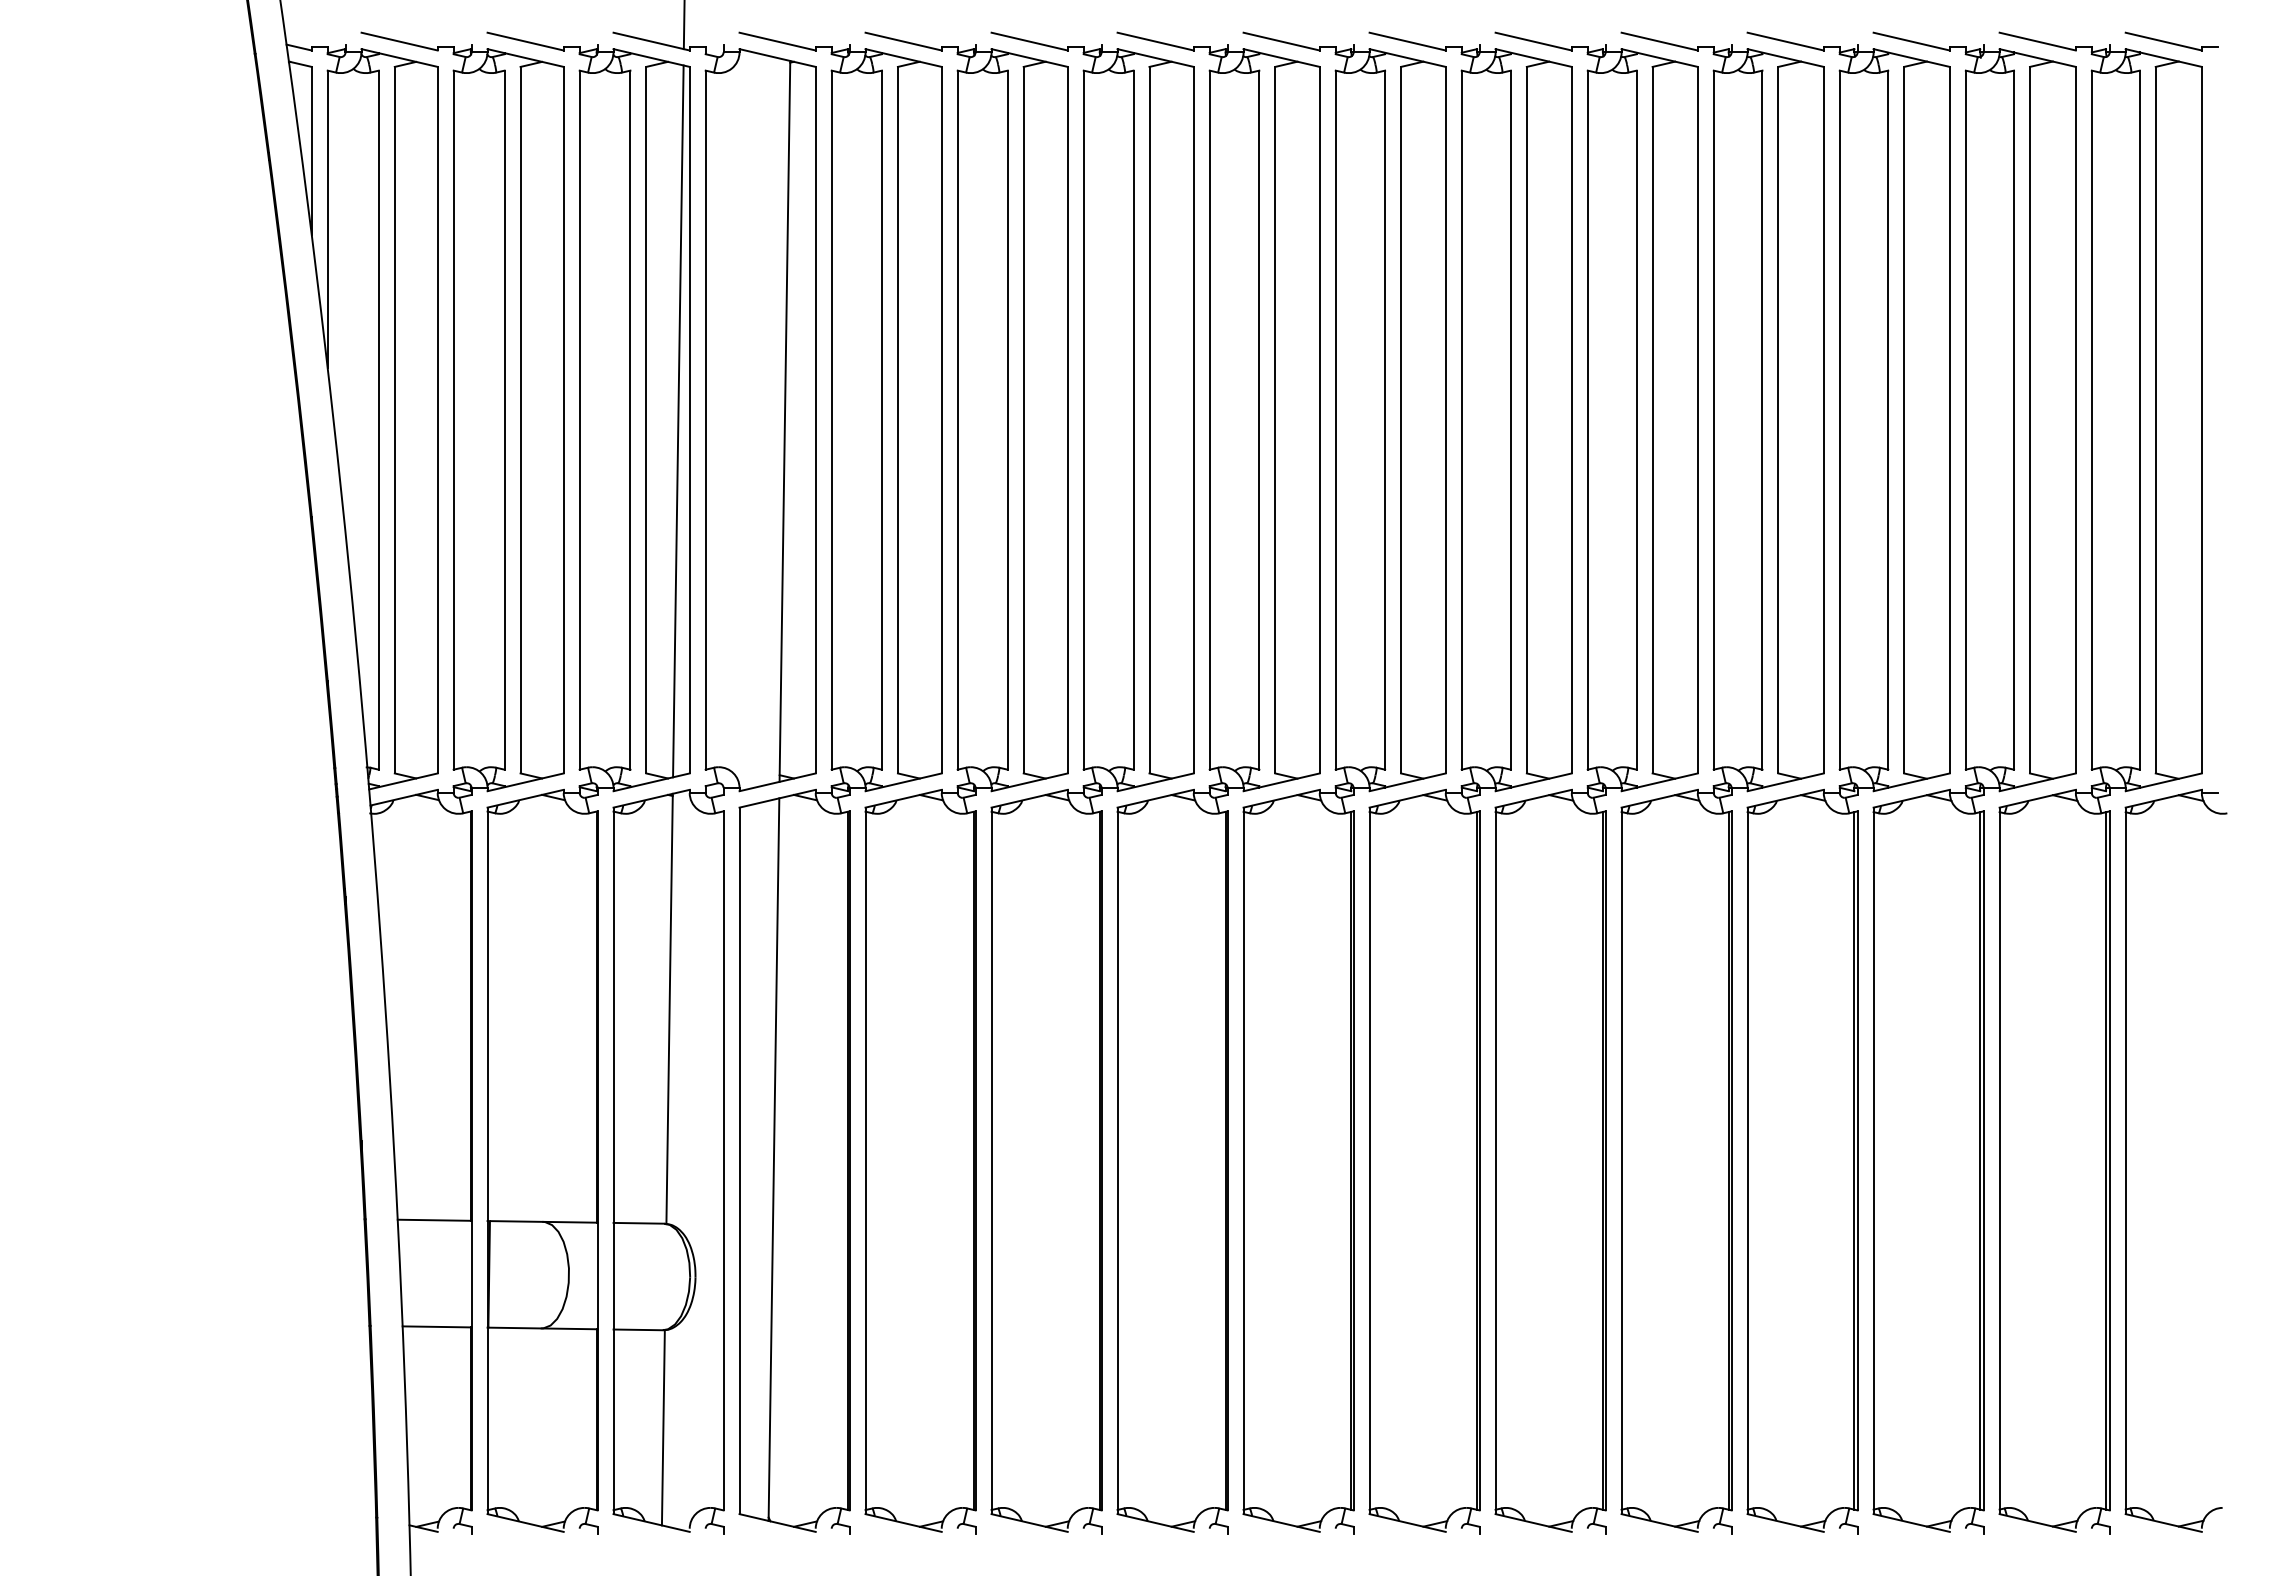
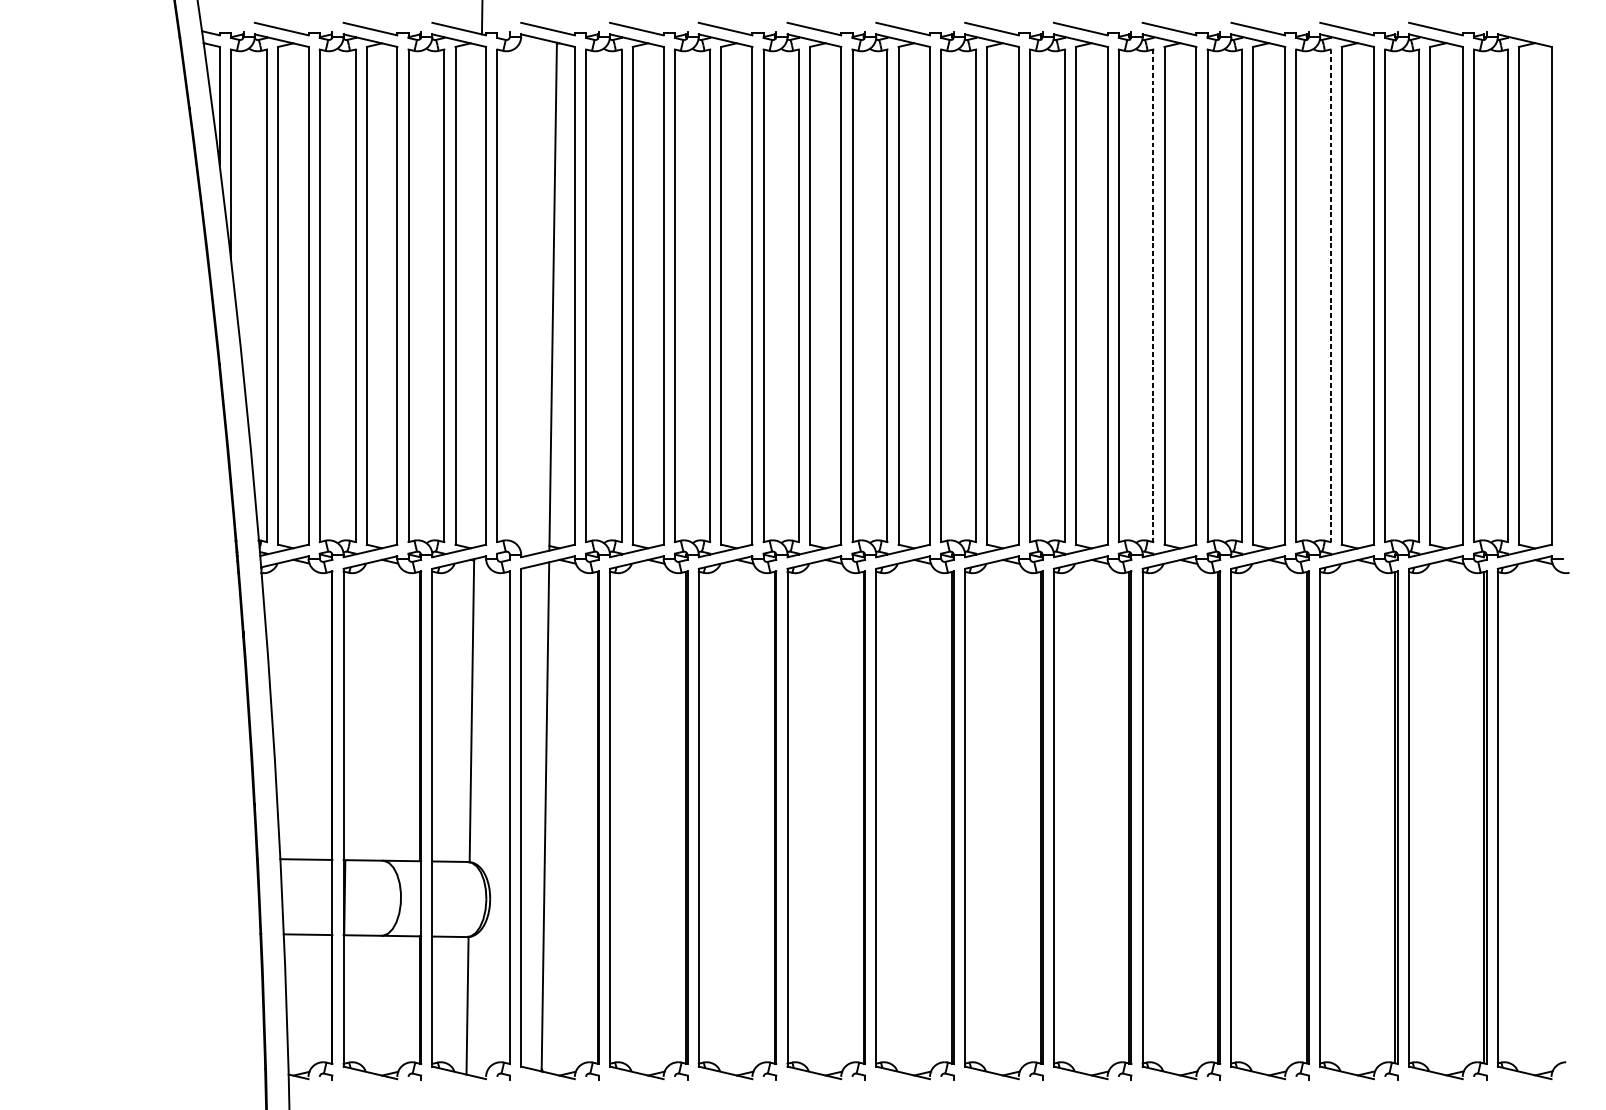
part: (2171, 41) -> (1530, 29), removed
line: (1636, 420) -> (1153, 296), solid -> dashed
line: (1888, 420) -> (1330, 296), solid -> dashed
line: (678, 421) -> (478, 296), removed

